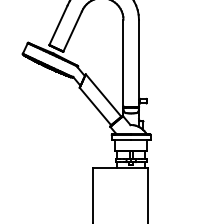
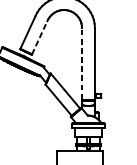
line: (72, 31) -> (39, 37), solid -> dashed
line: (123, 67) -> (82, 67), solid -> dashed

